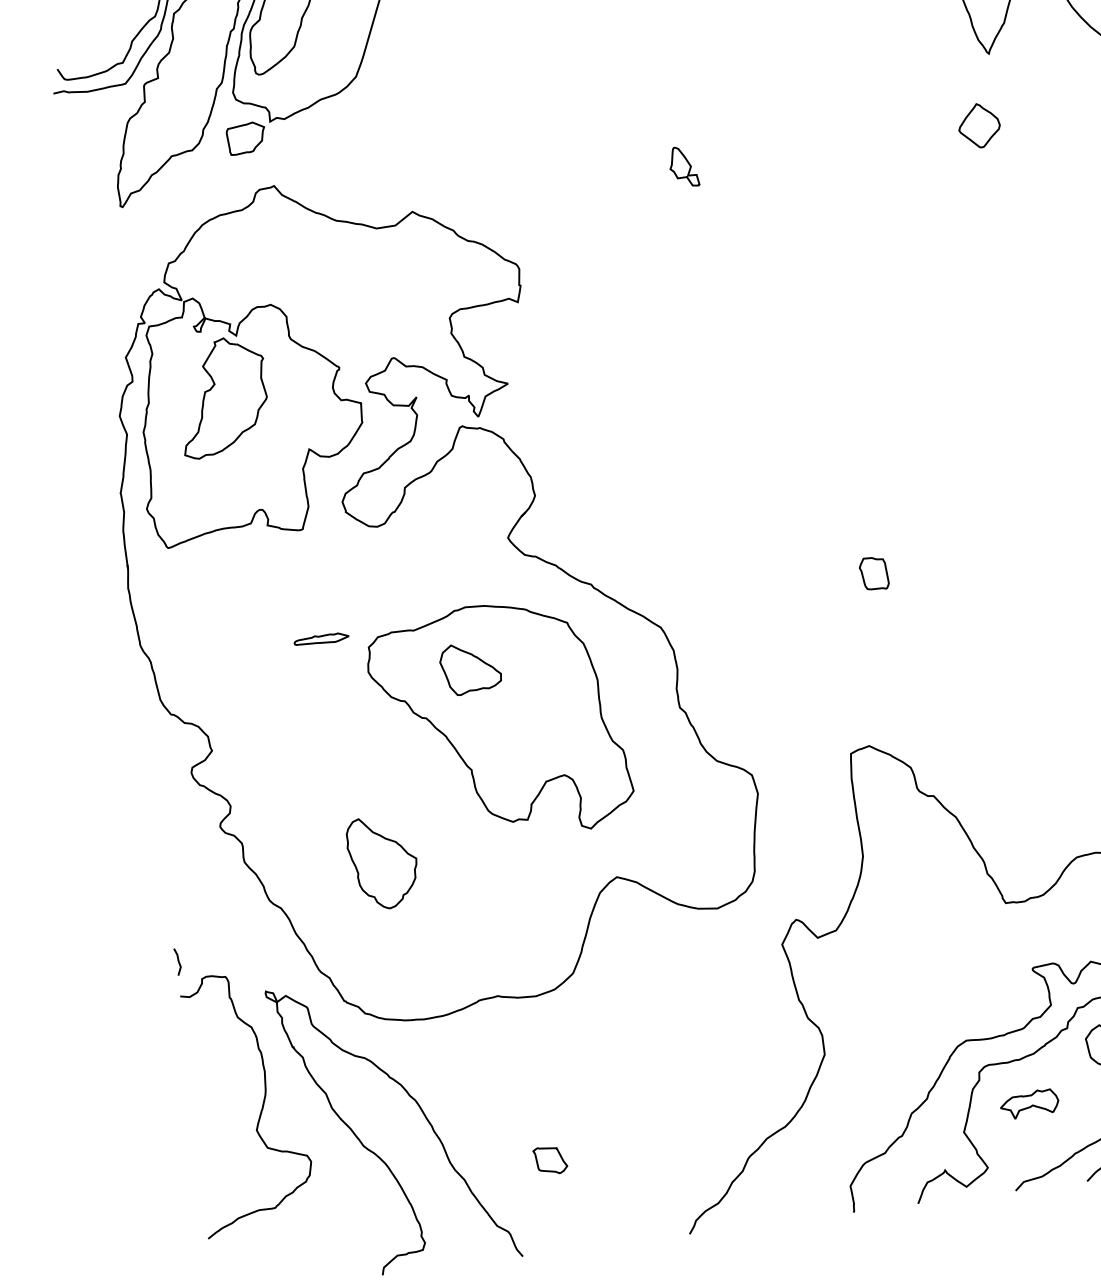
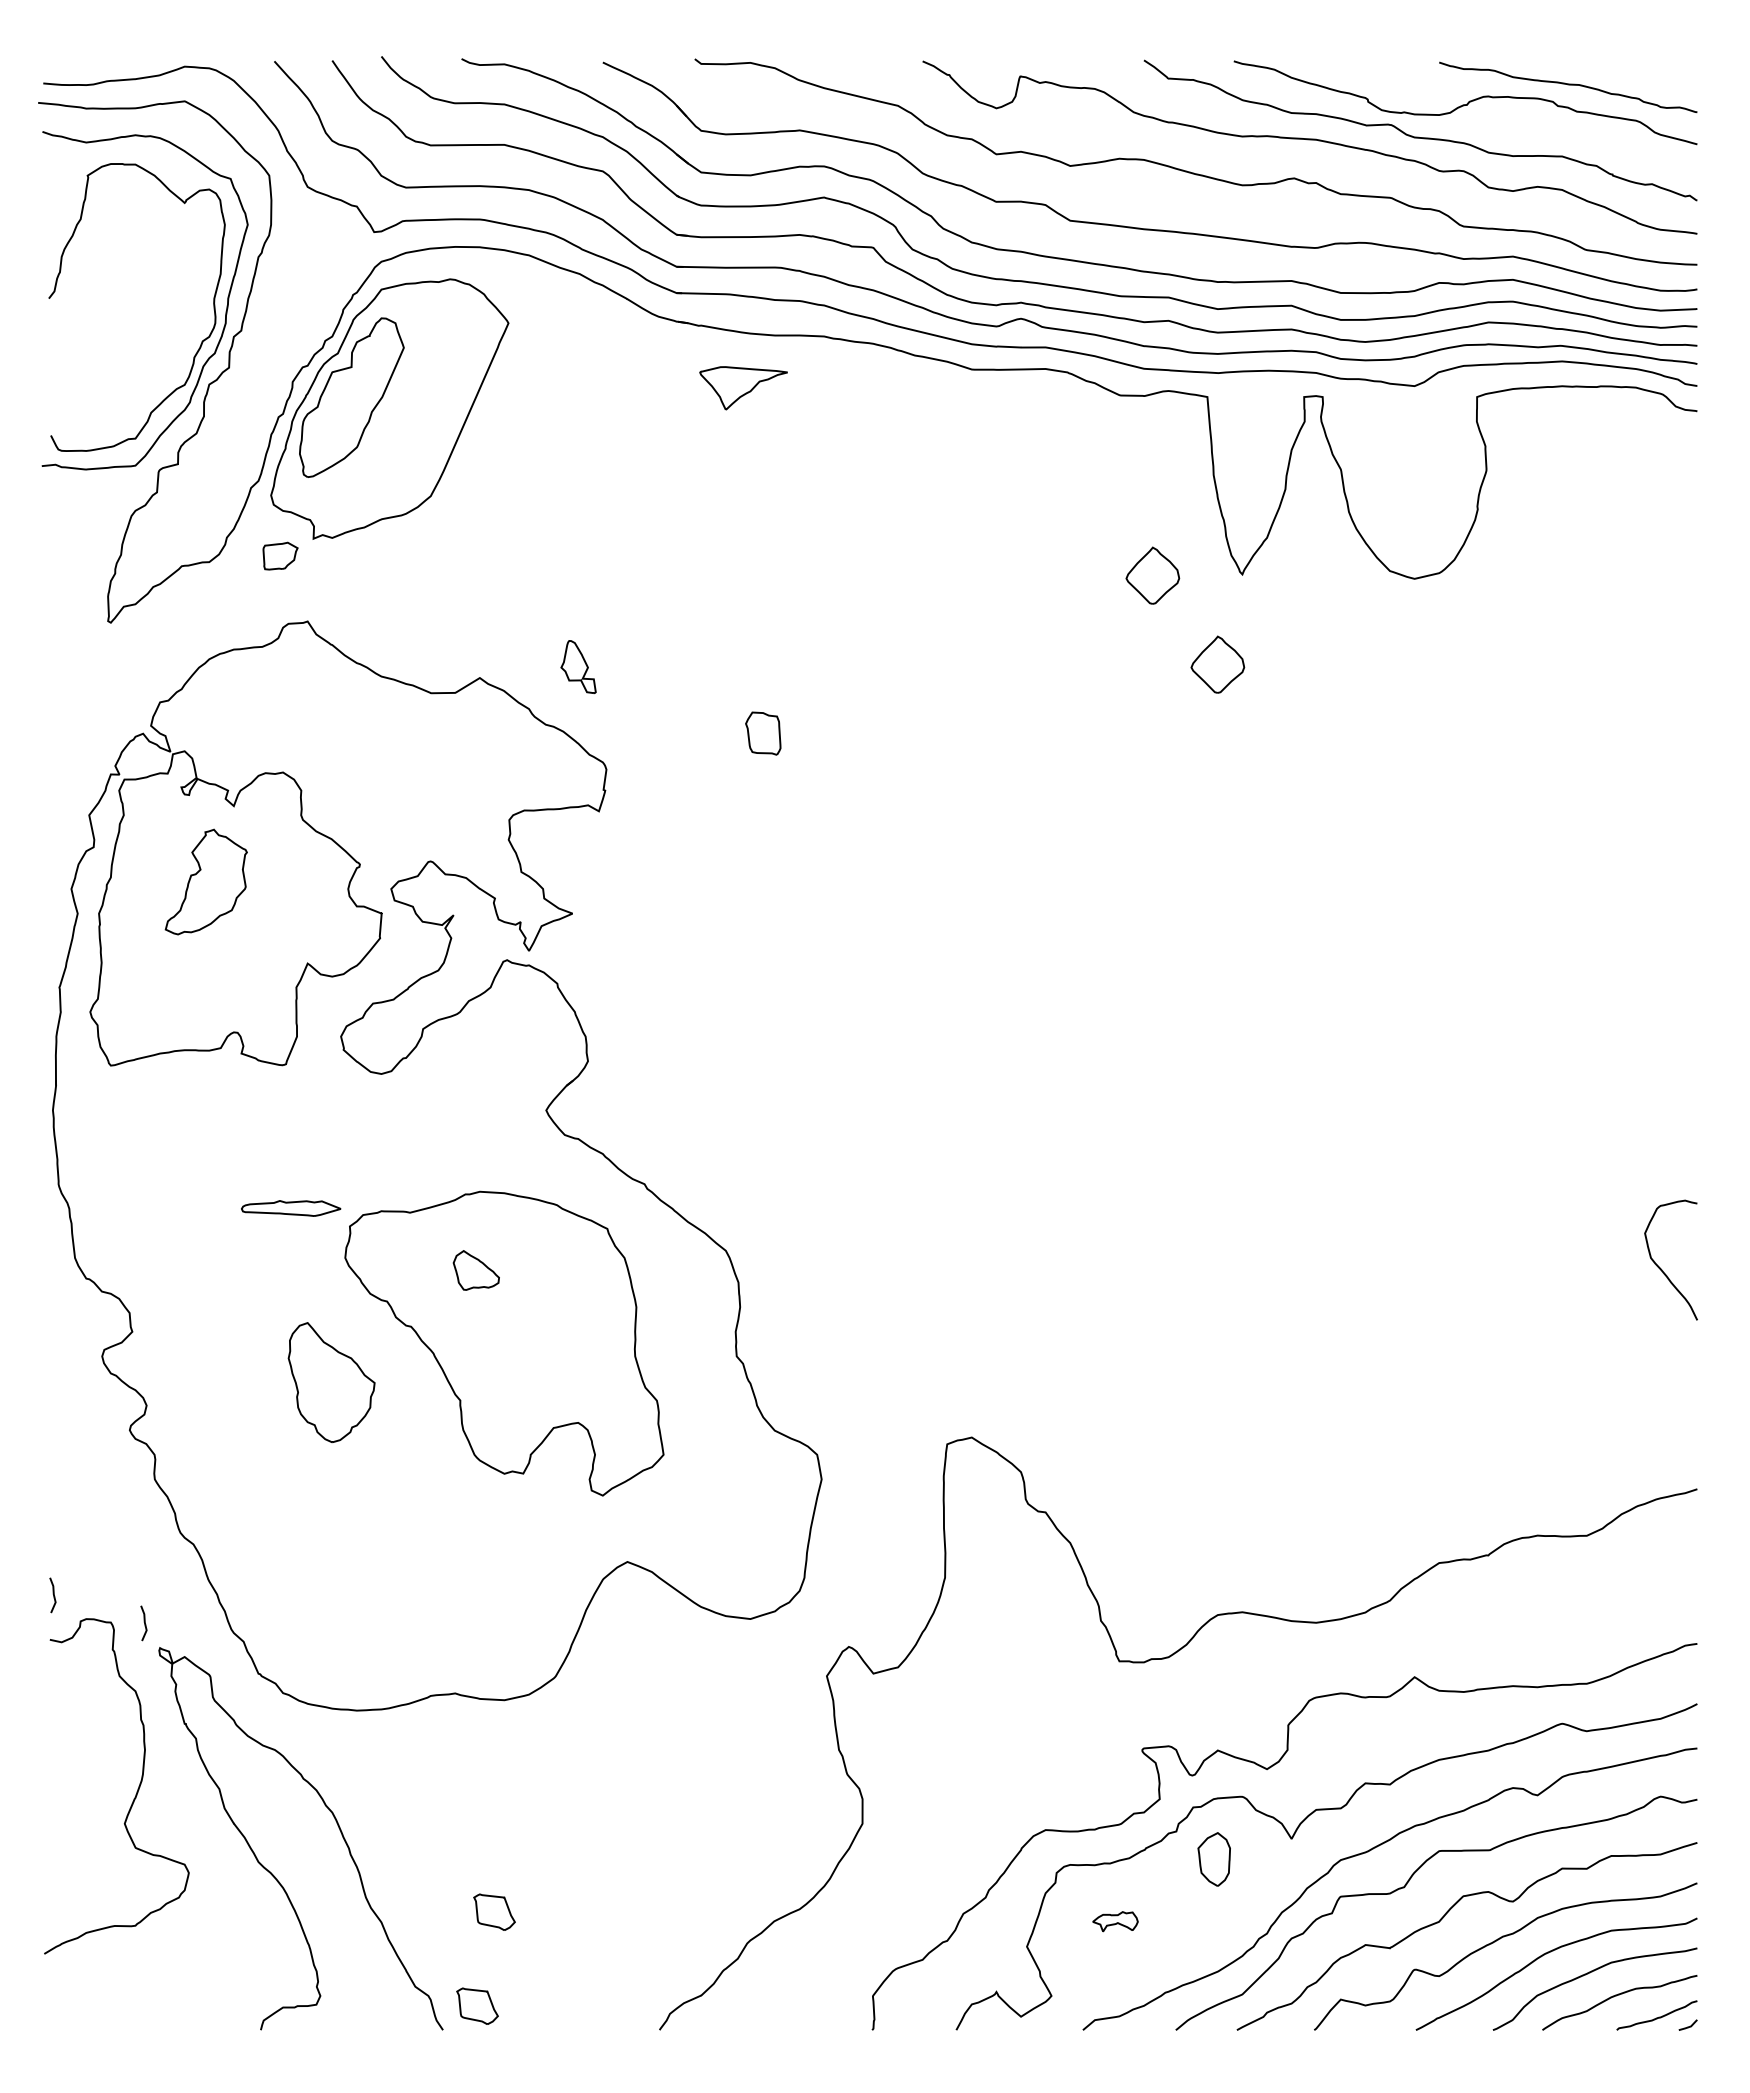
part: (919, 63) -> (1152, 575), added
part: (246, 138) -> (280, 556), size x0.7
part: (683, 166) -> (578, 666), moved
part: (222, 396) -> (206, 881), size x0.7
part: (874, 573) -> (763, 733), moved
part: (321, 639) -> (290, 1208), size x1.4
part: (470, 668) -> (476, 1270), size x0.6
part: (383, 862) -> (331, 1382), moved
line: (250, 973) -> (143, 1622), added
part: (1029, 1103) -> (1115, 1921), size x0.6
part: (547, 1234) -> (477, 2005), added

